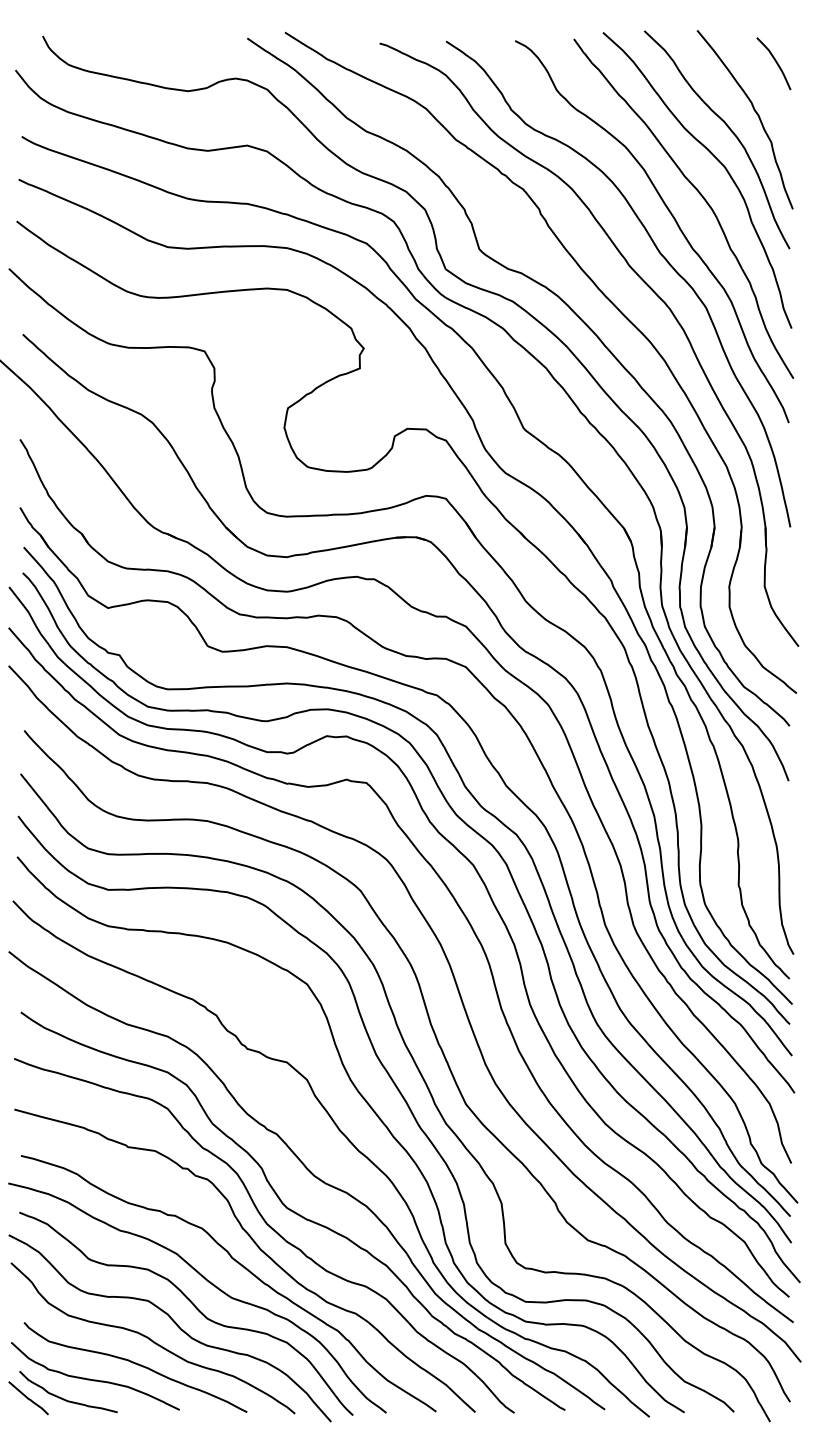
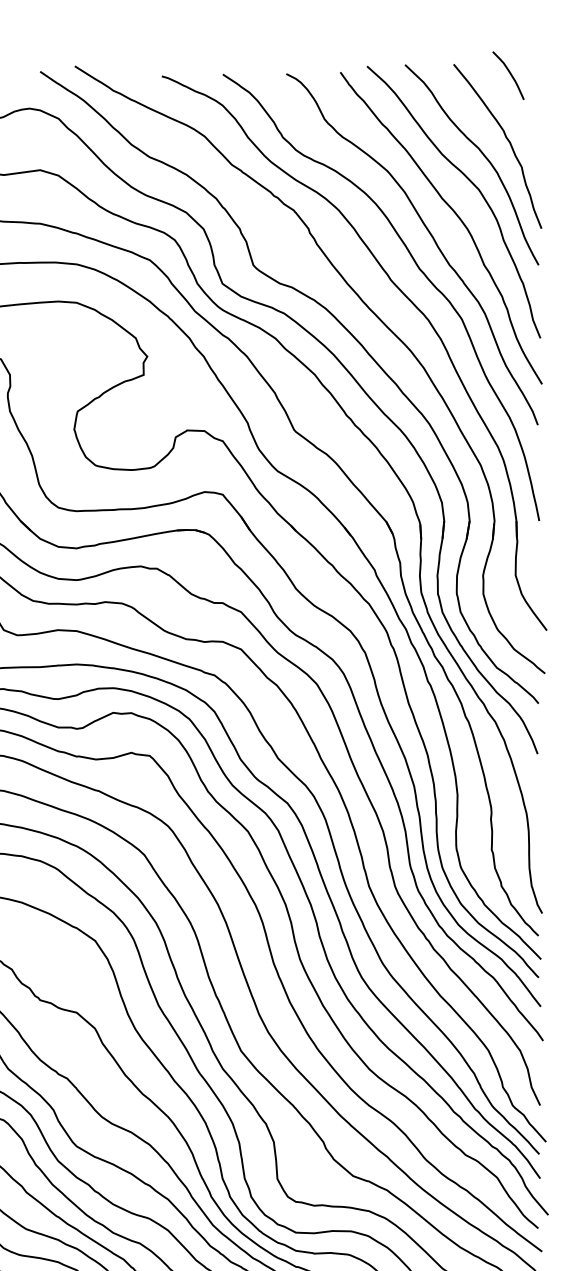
curve: (775, 62) -> (509, 74), moved

